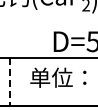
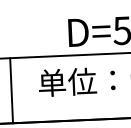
line: (10, 82) -> (11, 91), dashed -> solid

